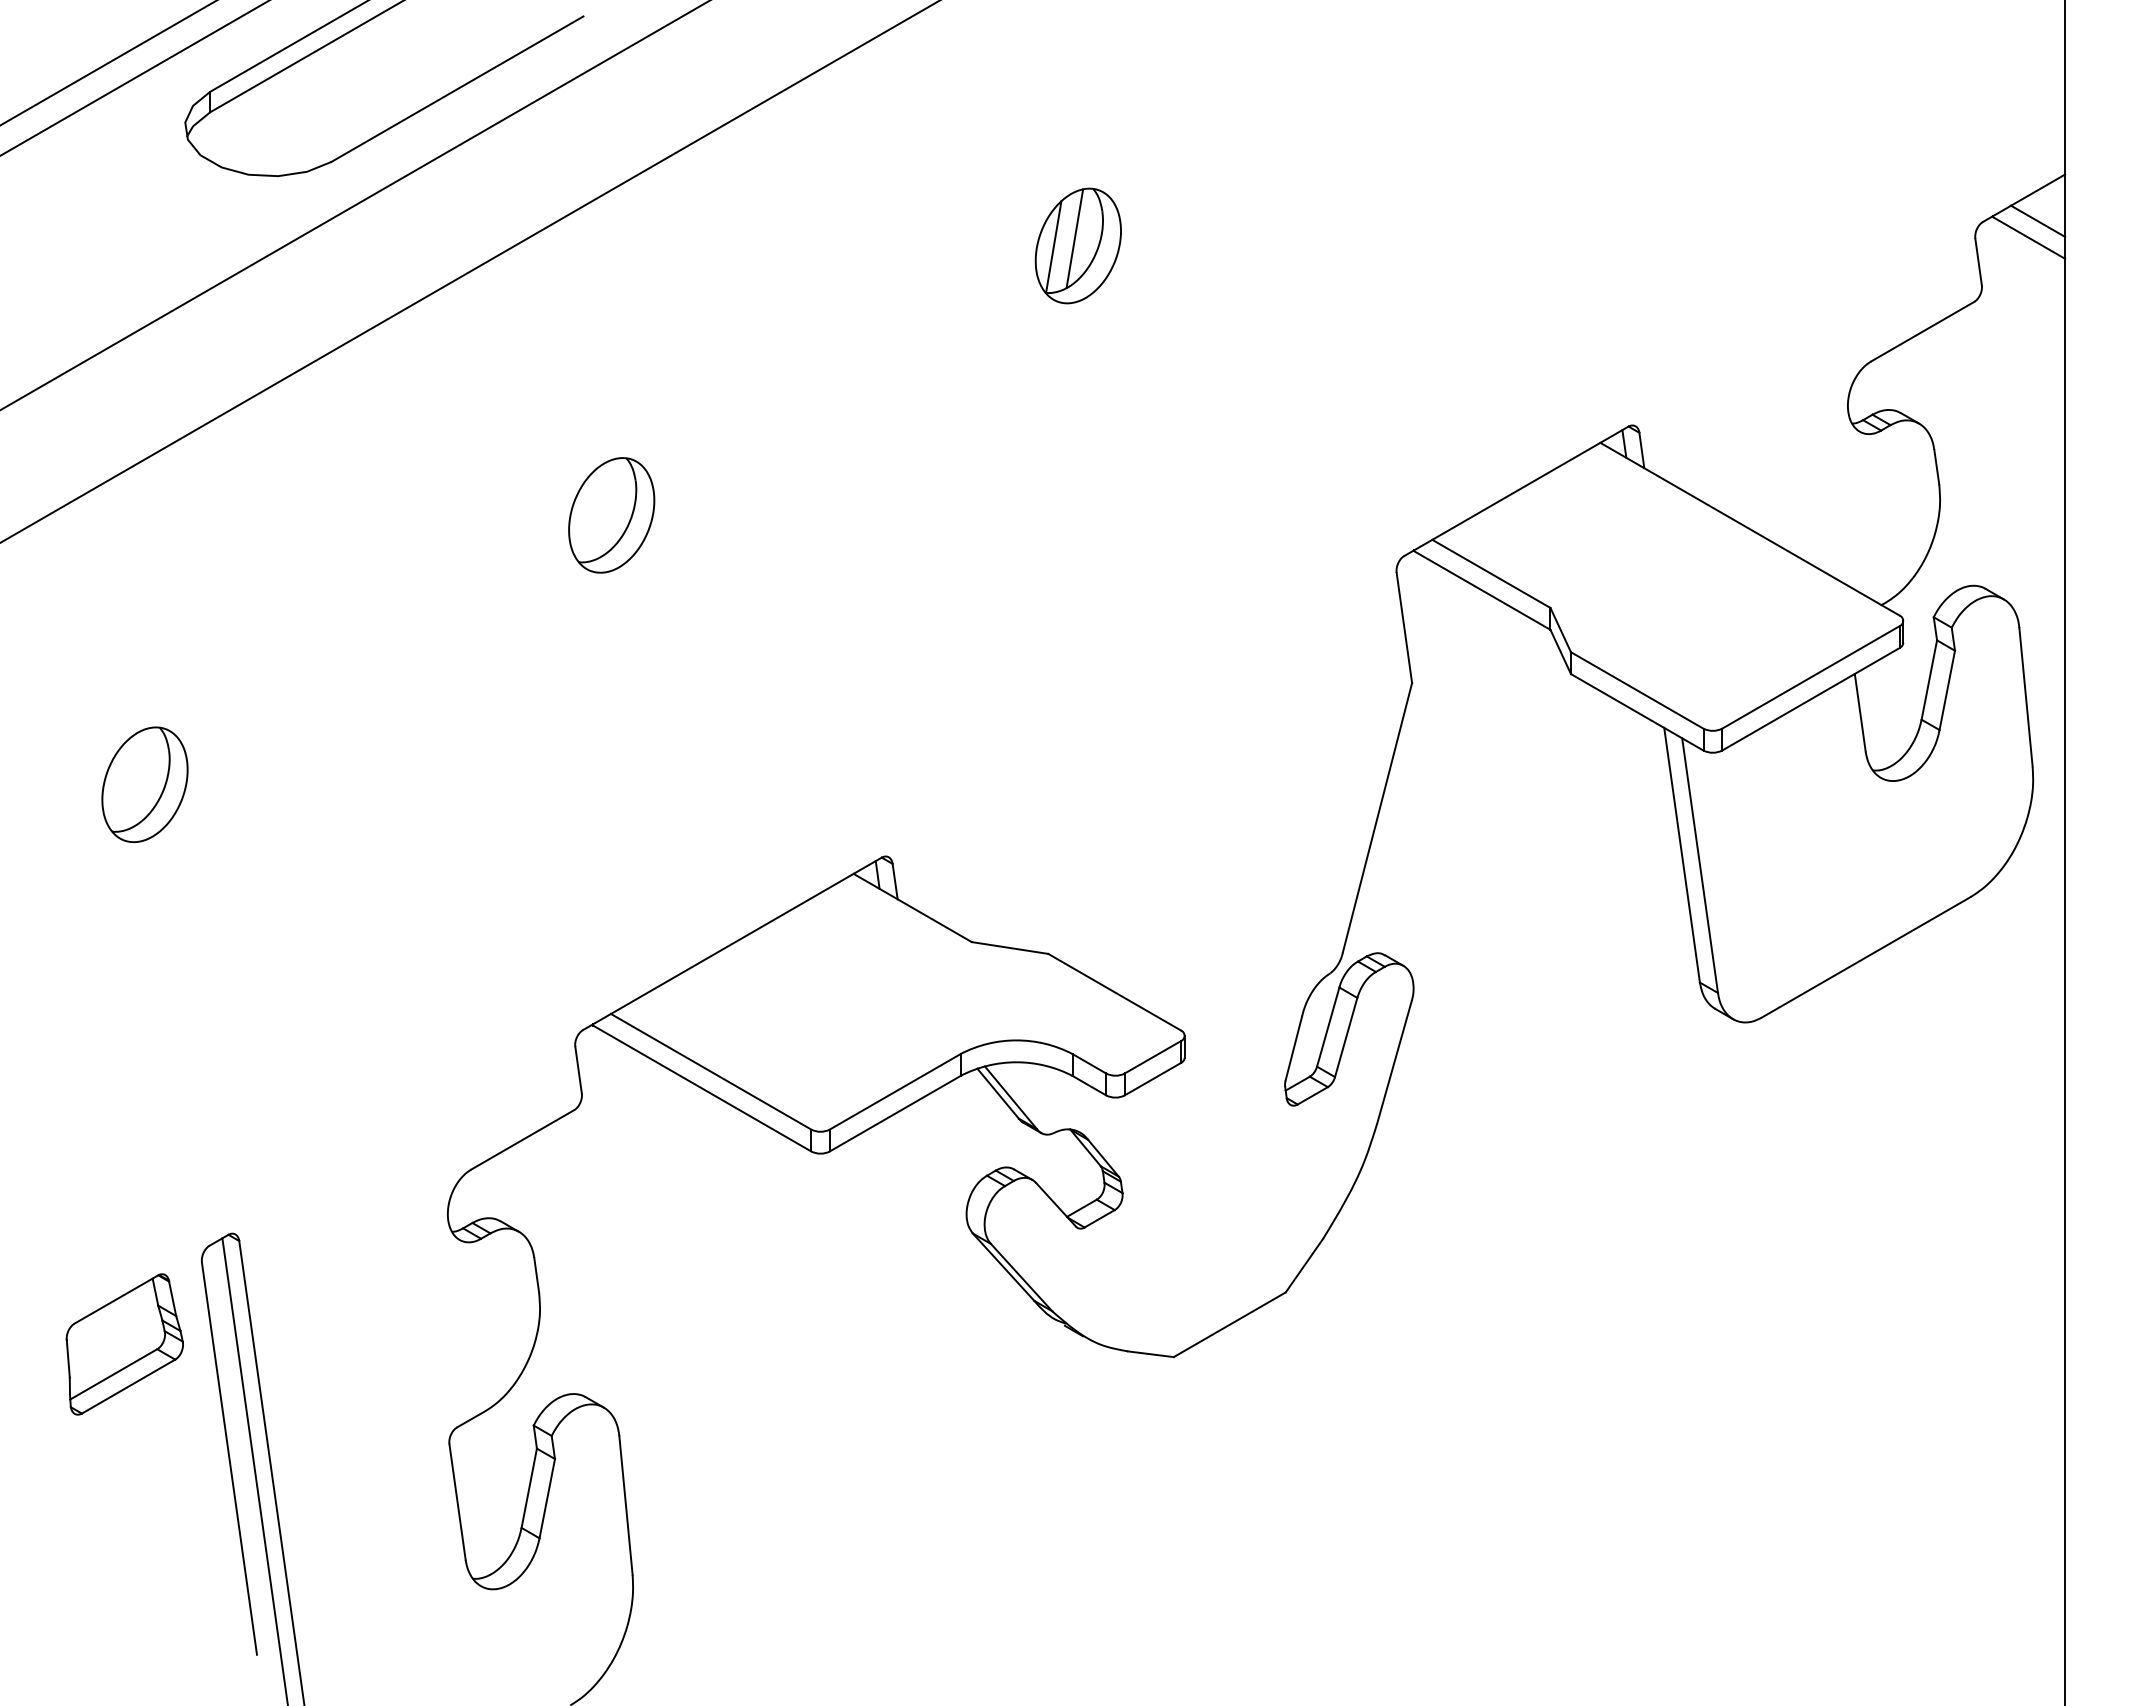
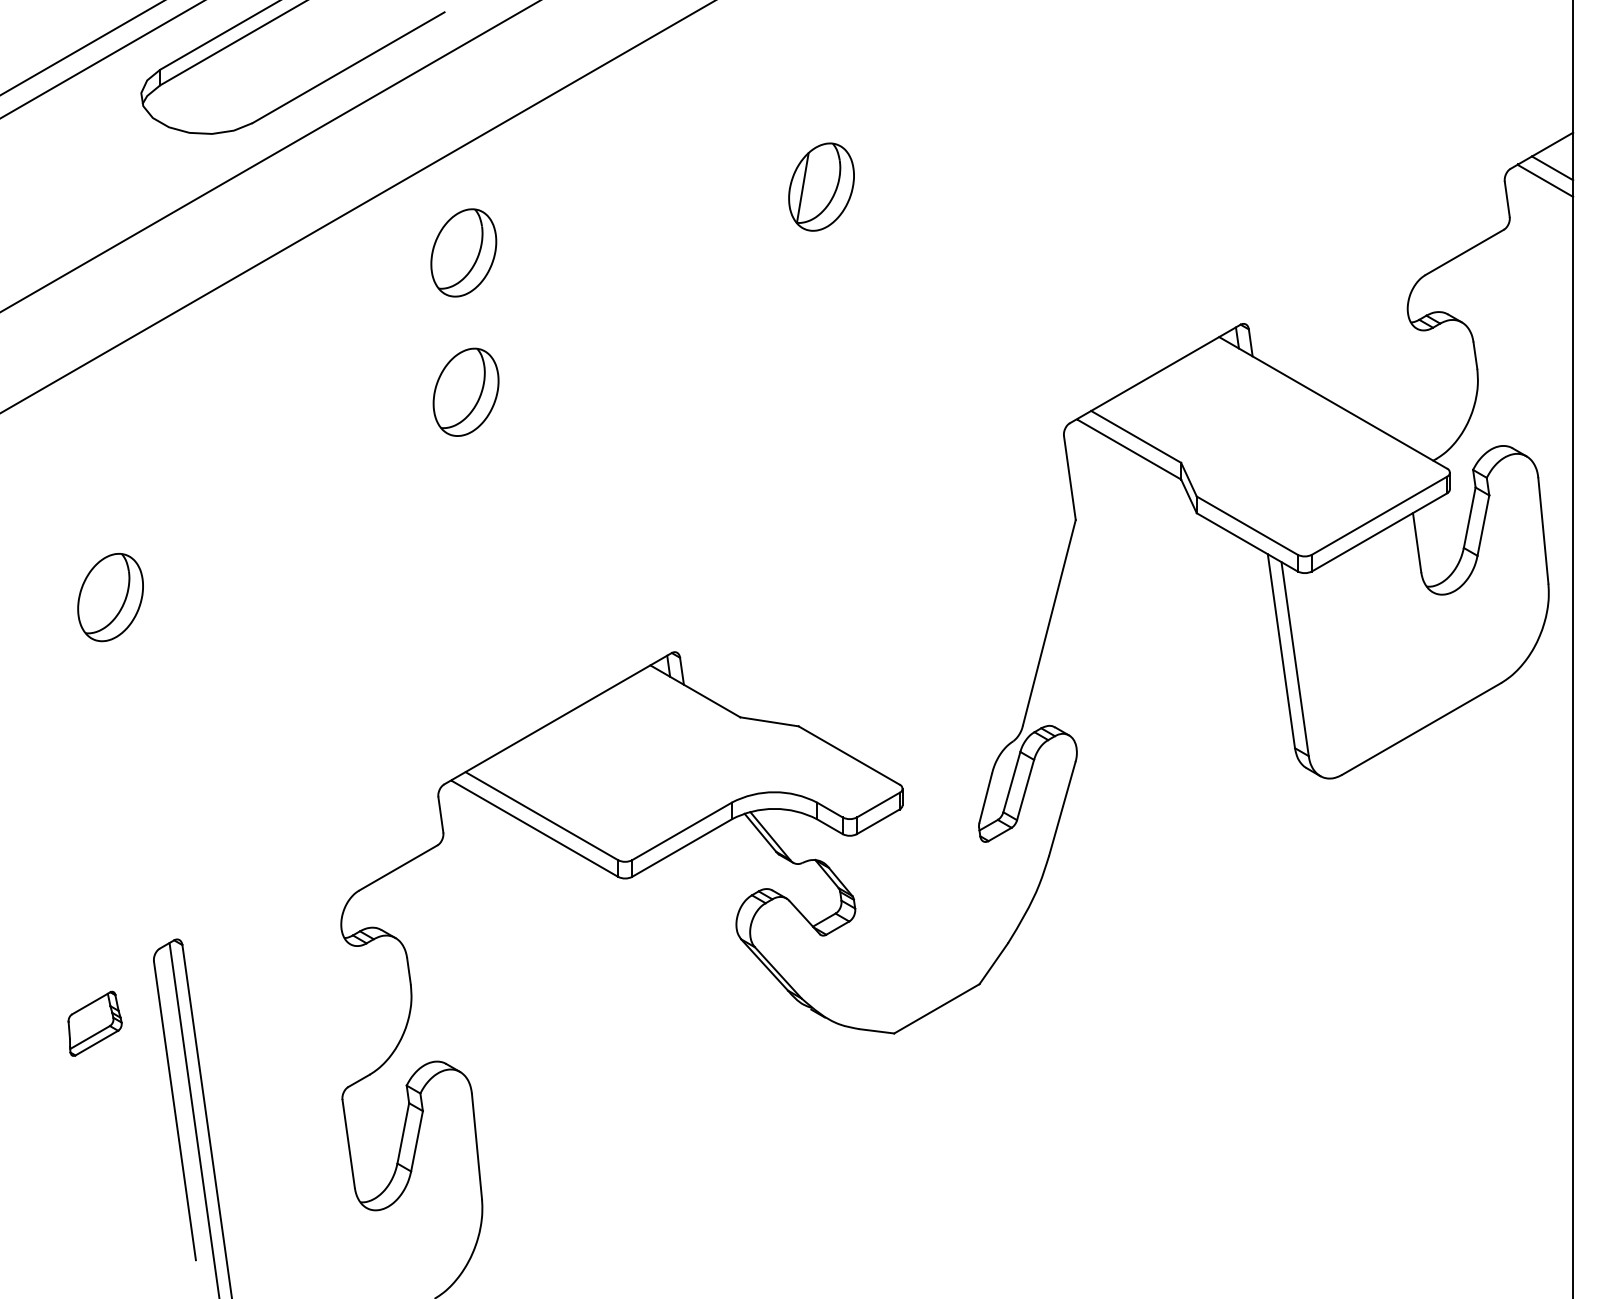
line: (1074, 238) -> (818, 181), removed
part: (608, 332) -> (463, 253), added
part: (124, 1344) -> (95, 1023), size x0.6

